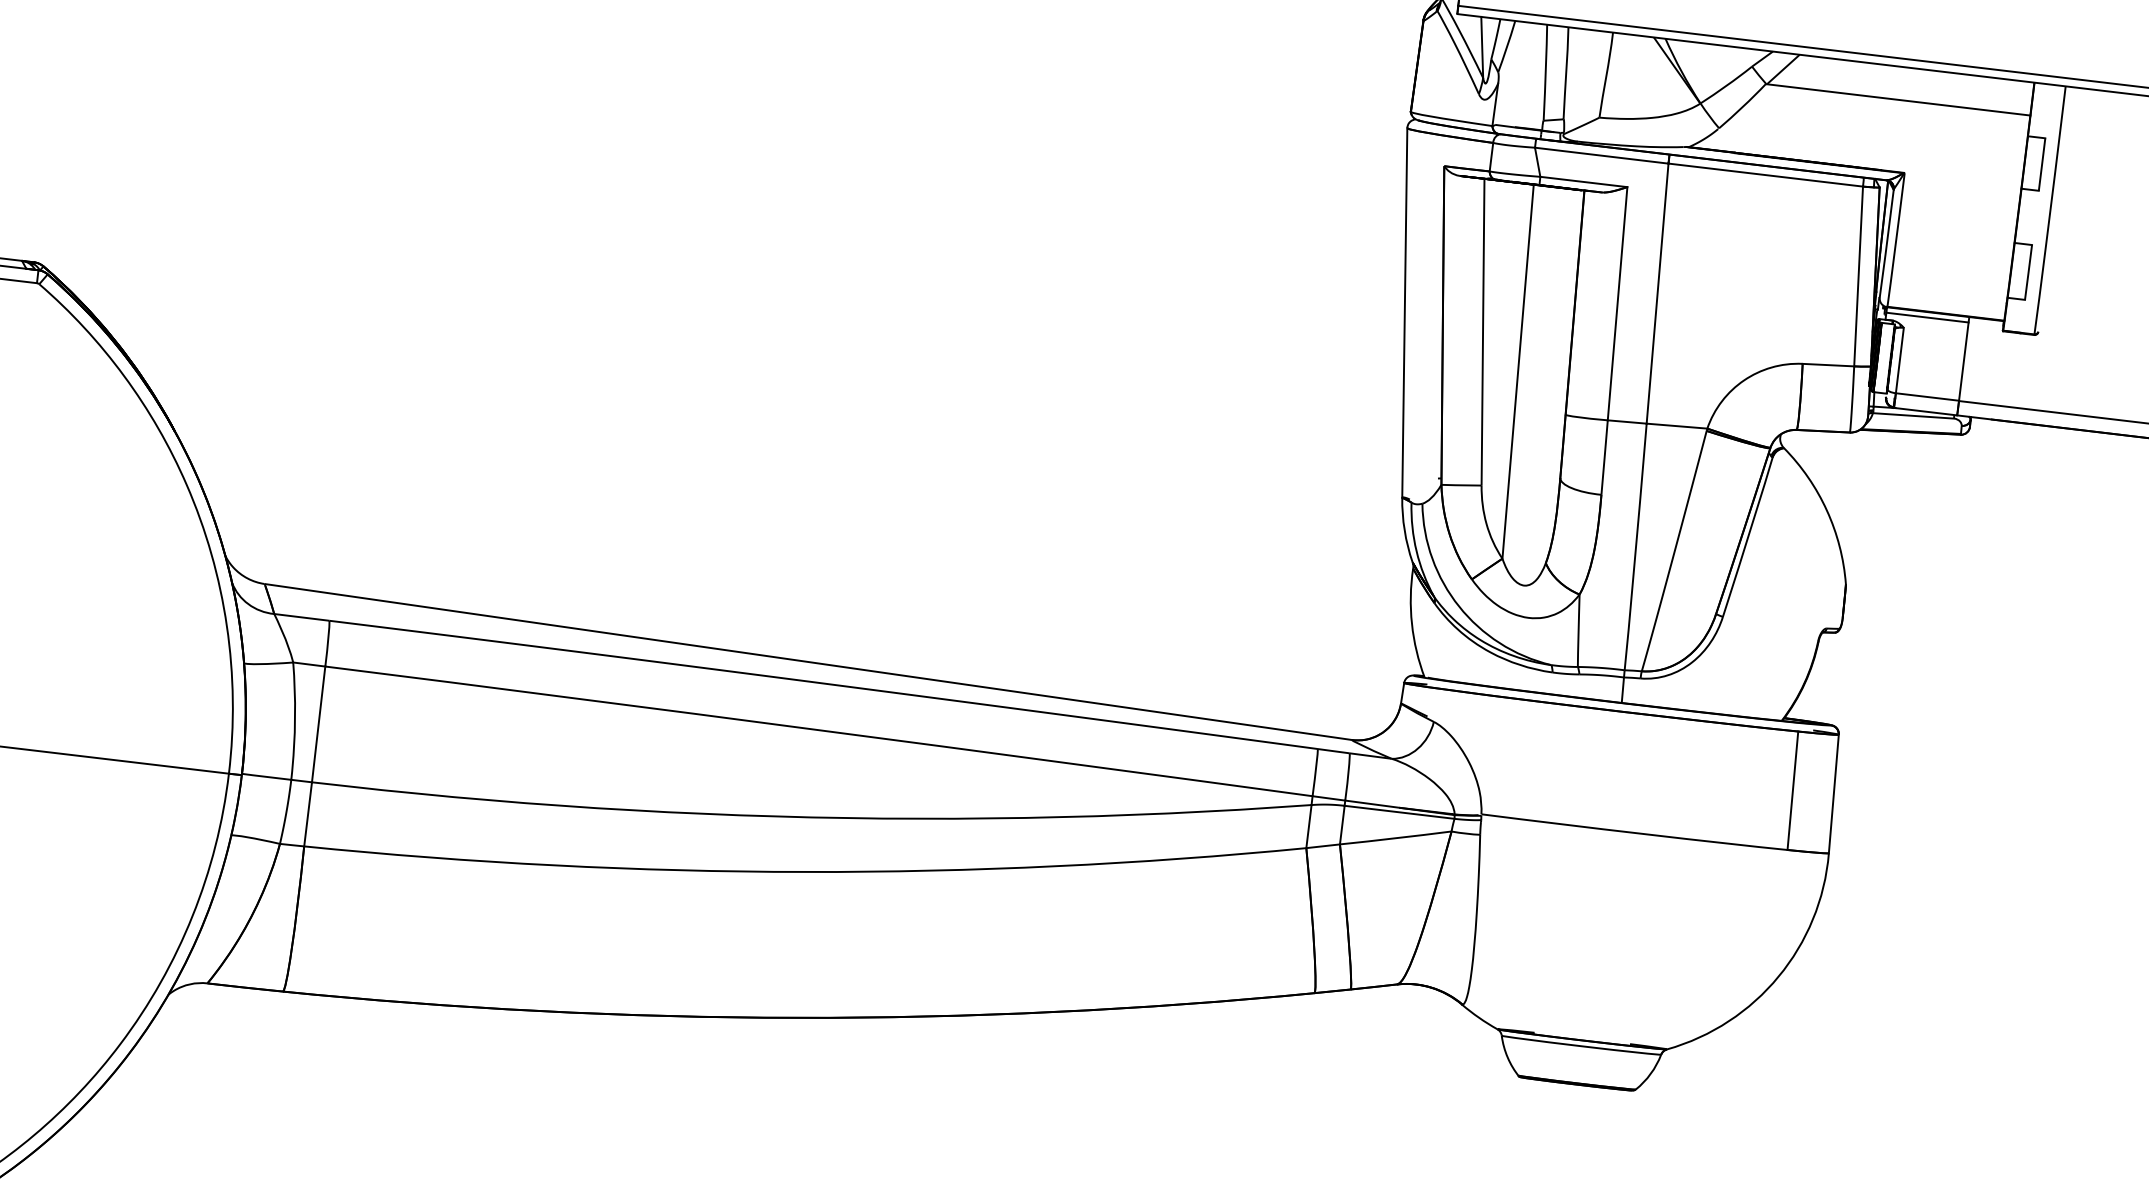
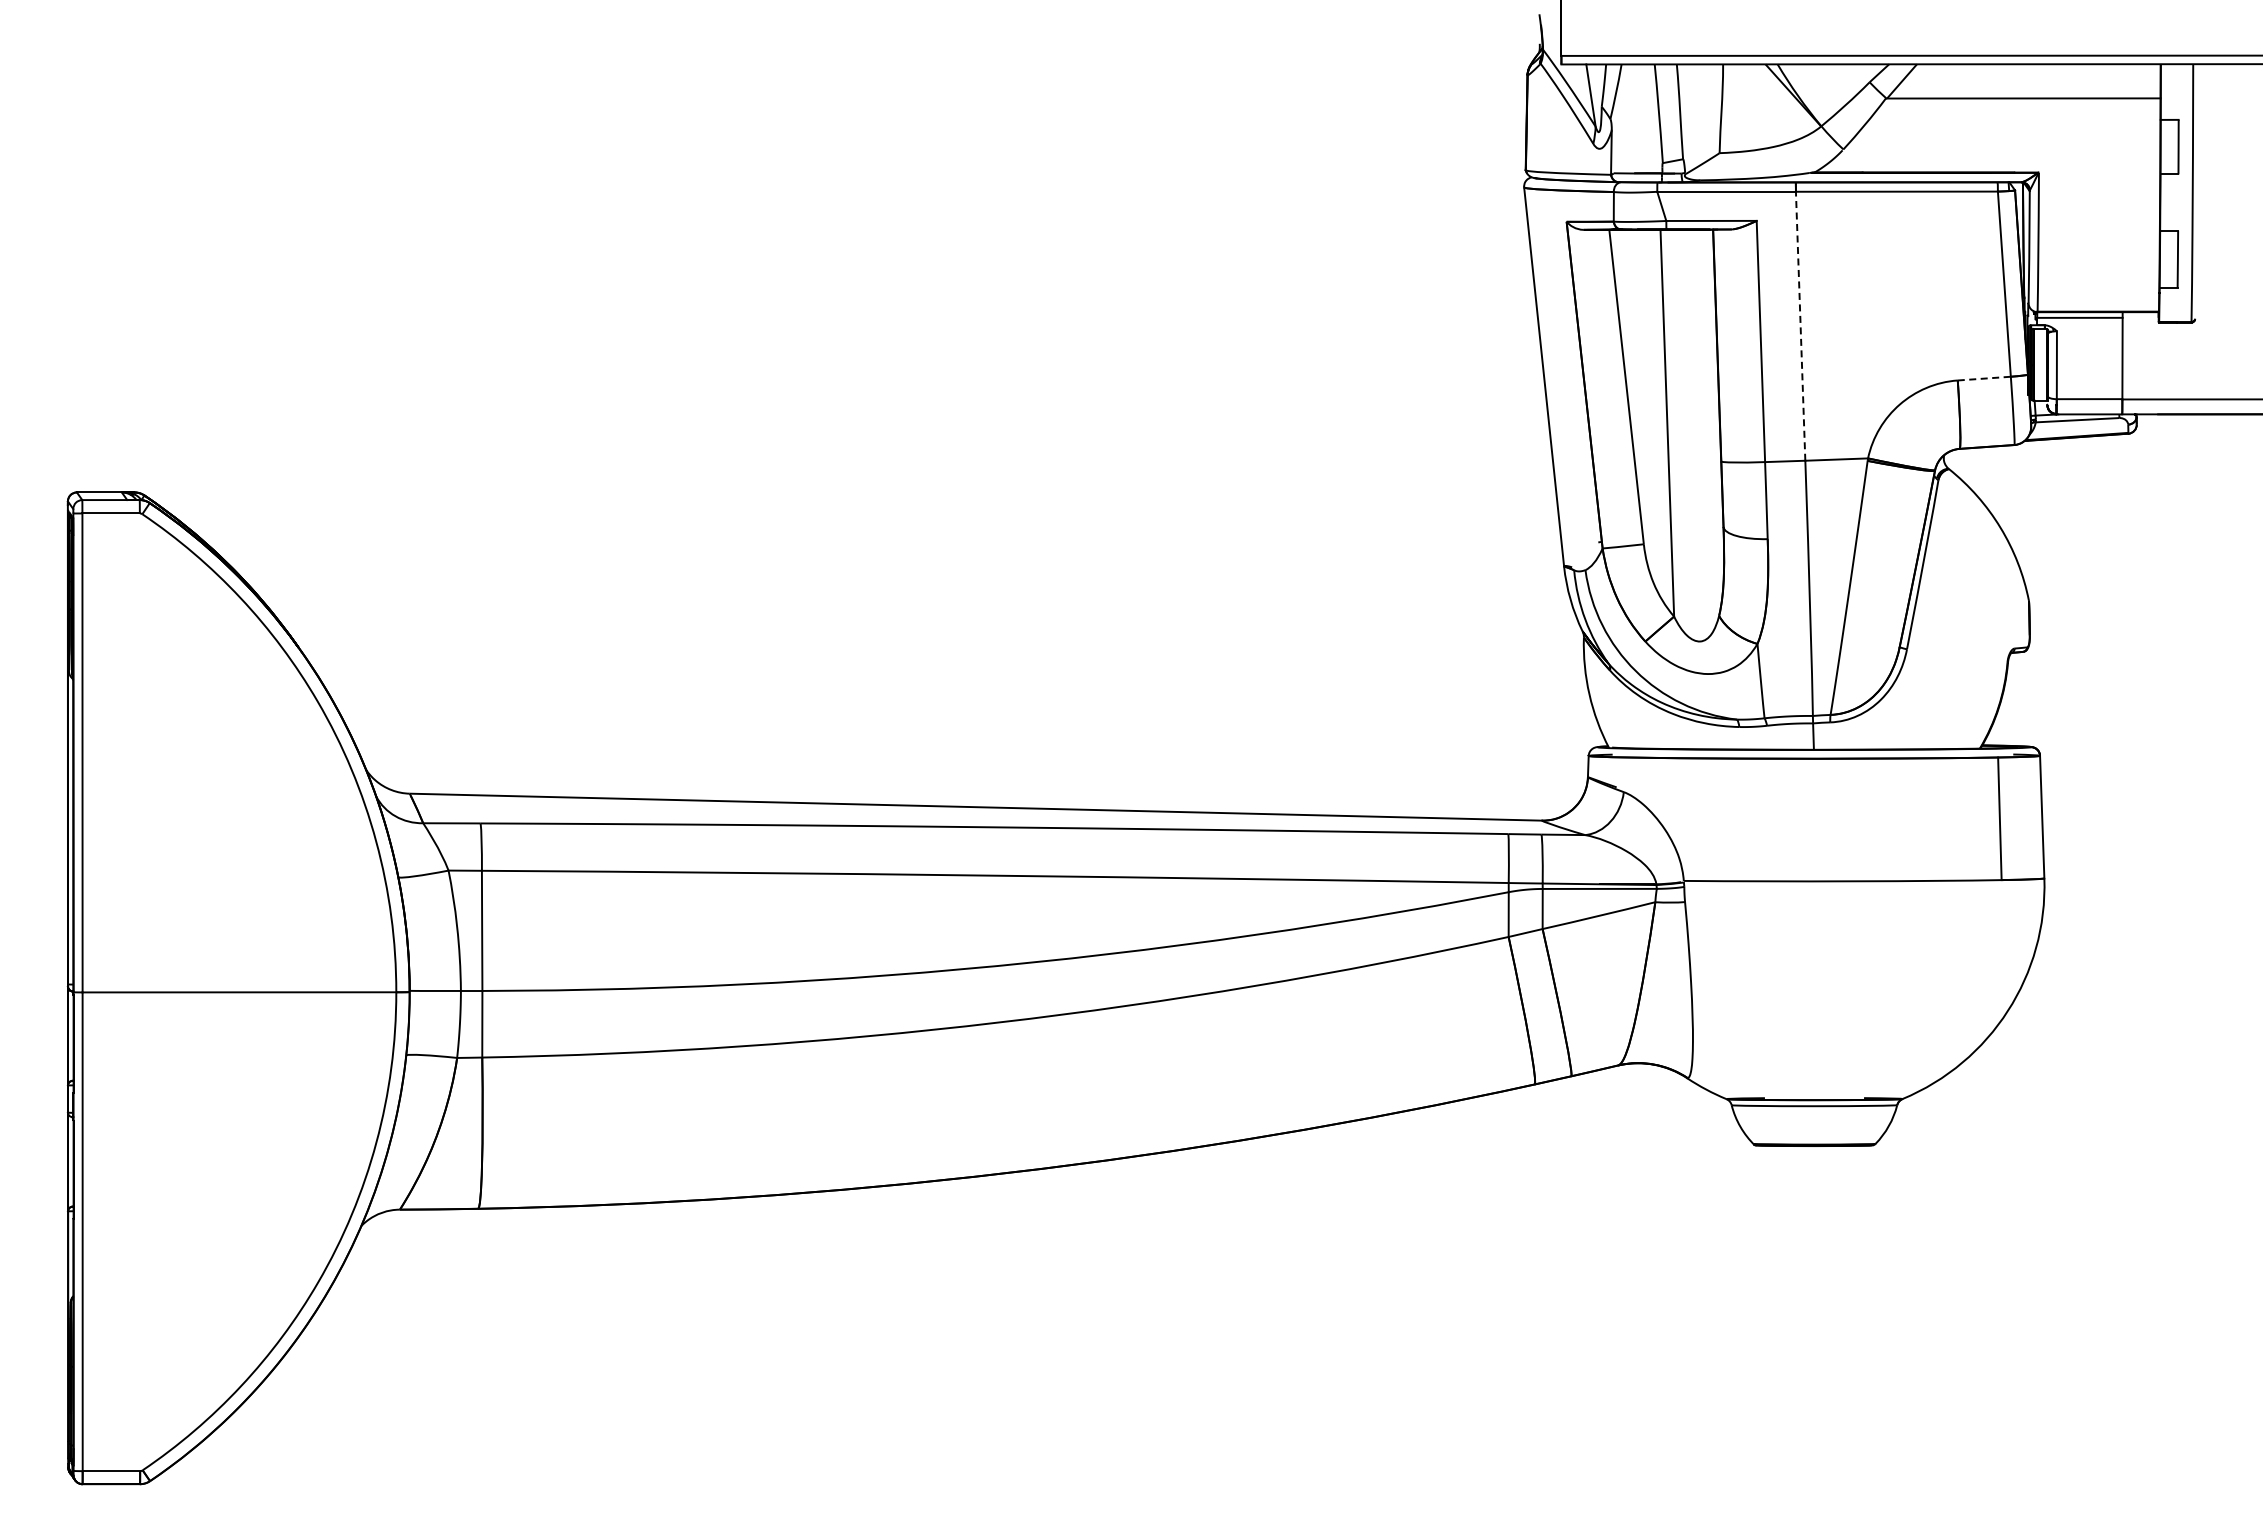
line: (1657, 293) -> (1800, 326), solid -> dashed
line: (1828, 365) -> (1984, 378), solid -> dashed

